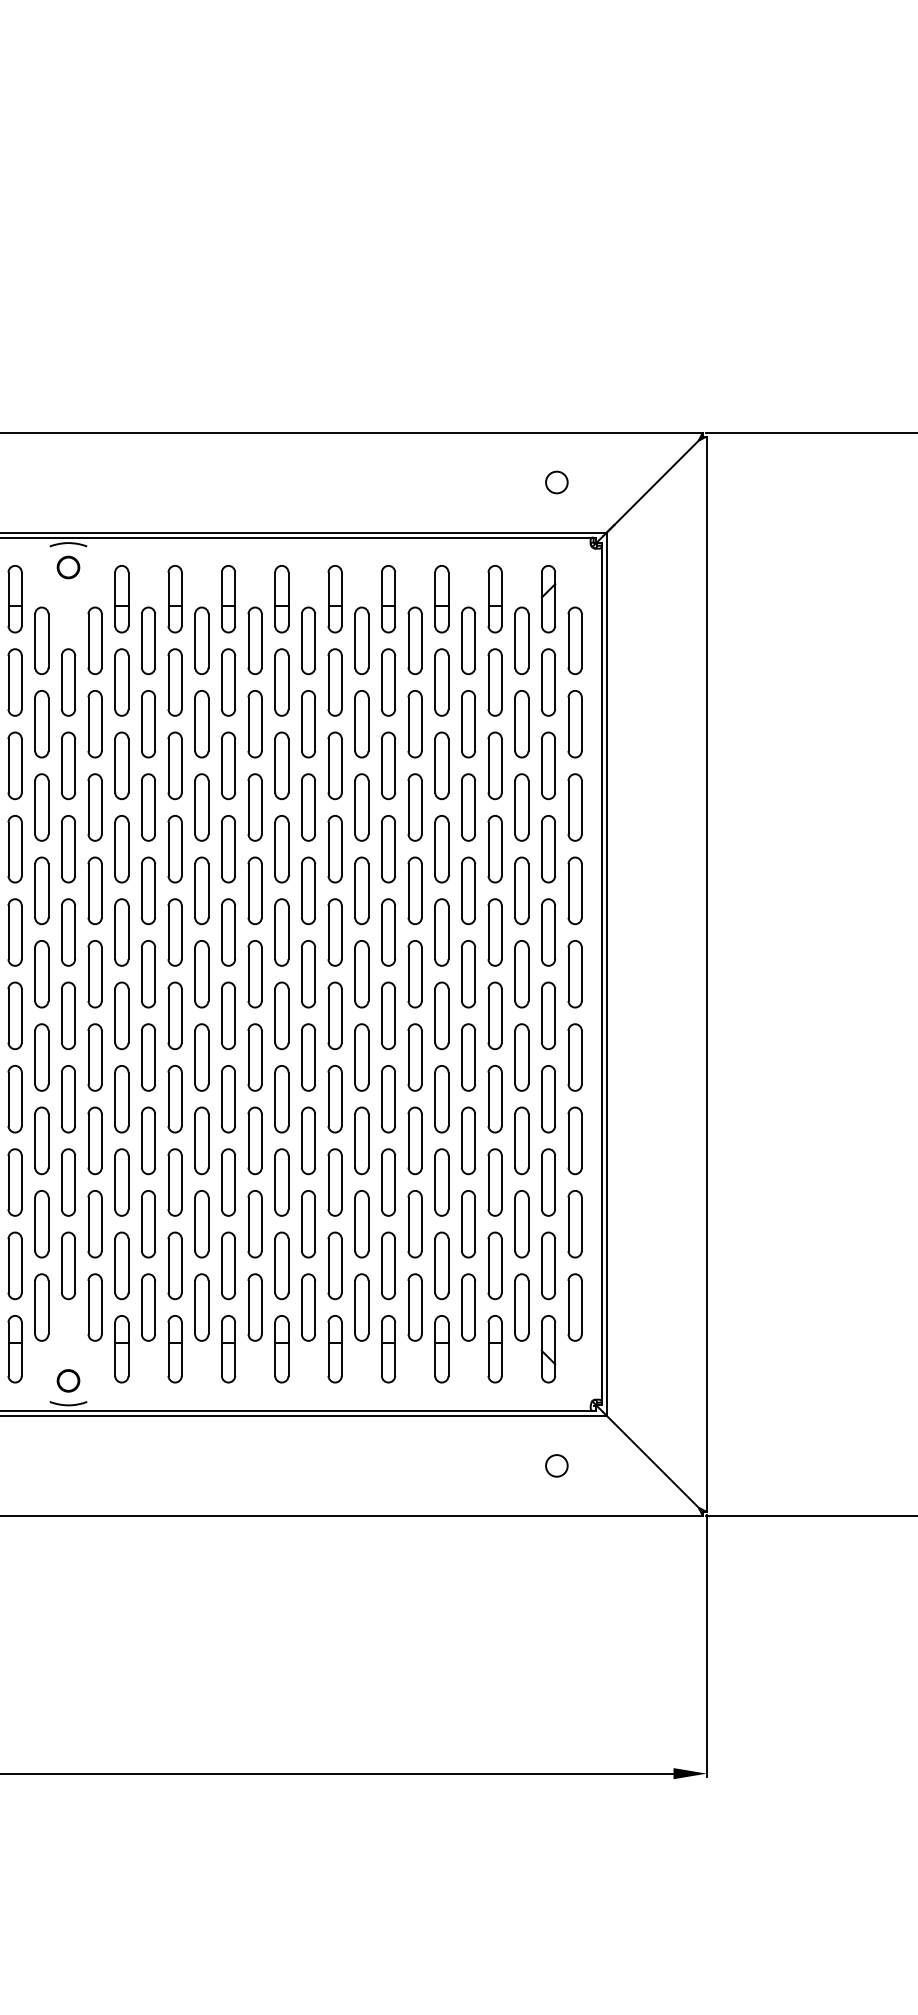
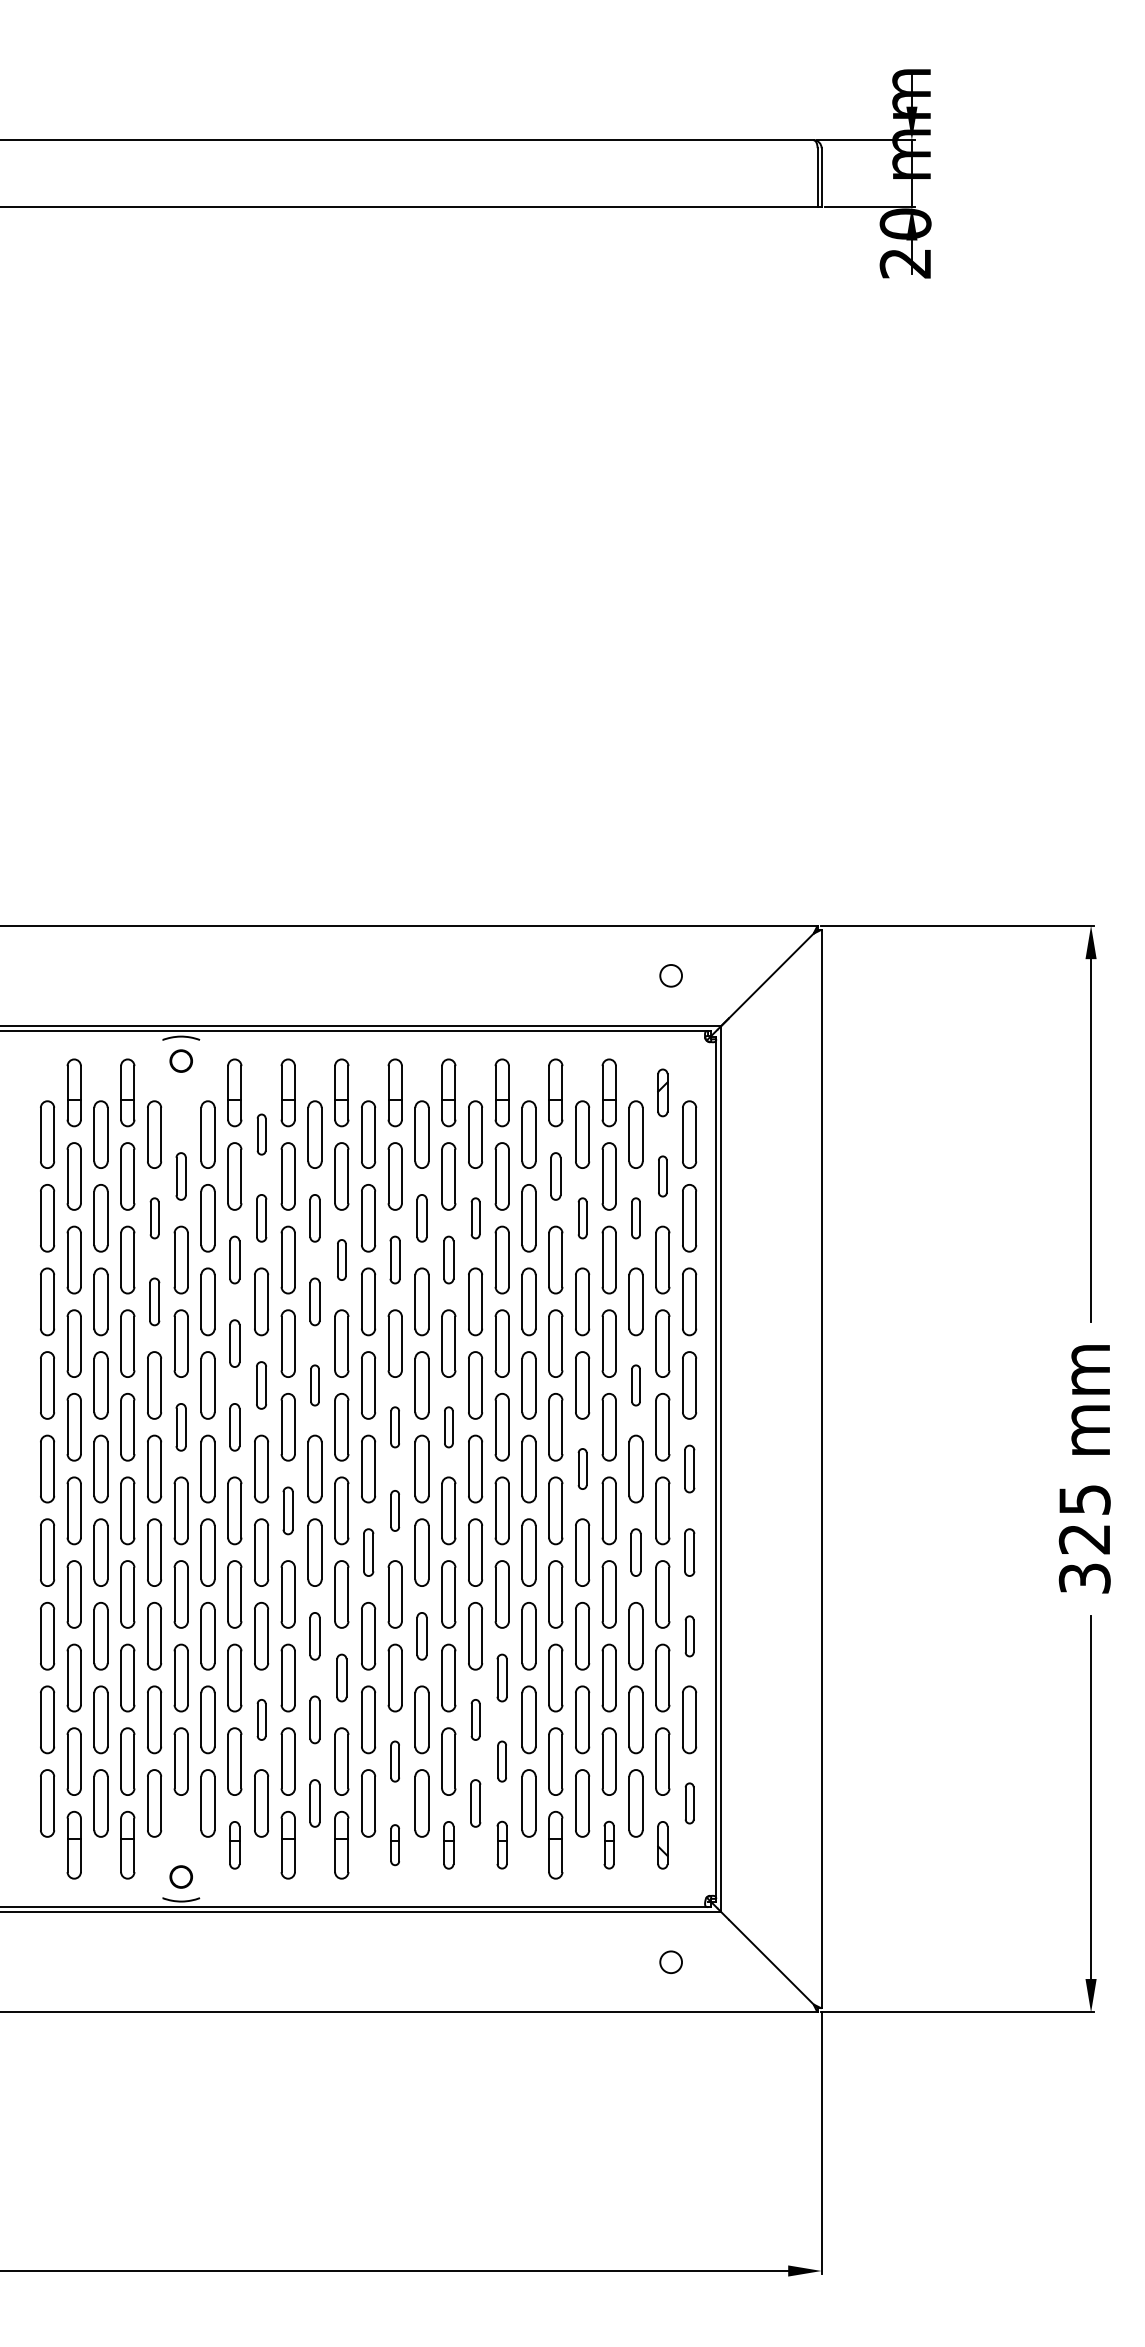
part: (548, 598) -> (662, 1092), size x0.7
part: (148, 640) -> (261, 1134), size x0.6
part: (67, 682) -> (180, 1176), size x0.7
part: (441, 682) -> (555, 1176), size x0.7
part: (548, 682) -> (662, 1176), size x0.6
part: (41, 724) -> (154, 1218), size x0.6
part: (148, 724) -> (261, 1218), size x0.7
part: (201, 724) -> (314, 1218), size x0.7
part: (307, 724) -> (421, 1218), size x0.7
part: (361, 724) -> (475, 1218), size x0.6
part: (468, 724) -> (582, 1218), size x0.6
part: (521, 724) -> (635, 1218), size x0.6
part: (121, 765) -> (234, 1259), size x0.7
part: (228, 765) -> (341, 1259), size x0.6
part: (281, 765) -> (394, 1259), size x0.7
part: (334, 765) -> (448, 1259), size x0.7
part: (41, 807) -> (154, 1301), size x0.7
part: (201, 807) -> (314, 1301), size x0.7
part: (121, 849) -> (234, 1343), size x0.7
part: (148, 890) -> (261, 1385), size x0.7
part: (201, 890) -> (314, 1385), size x0.6
part: (521, 890) -> (635, 1385), size x0.6
part: (67, 932) -> (180, 1427), size x0.7
part: (121, 932) -> (234, 1427), size x0.7
part: (281, 932) -> (394, 1427), size x0.6
part: (334, 932) -> (448, 1427), size x0.6
part: (468, 973) -> (582, 1468), size x0.6
part: (575, 973) -> (689, 1468), size x0.7
part: (174, 1015) -> (287, 1510), size x0.7
part: (281, 1015) -> (394, 1510), size x0.6
part: (255, 1057) -> (368, 1552), size x0.7
part: (521, 1057) -> (635, 1552), size x0.7
part: (575, 1057) -> (689, 1552), size x0.7
part: (201, 1141) -> (314, 1636), size x0.7
part: (307, 1141) -> (421, 1636), size x0.7
part: (575, 1141) -> (689, 1636), size x0.6
part: (228, 1181) -> (341, 1677), size x0.7
part: (387, 1181) -> (501, 1677), size x0.7
part: (148, 1223) -> (261, 1719), size x0.6
part: (201, 1223) -> (314, 1719), size x0.7
part: (361, 1223) -> (475, 1719), size x0.6
part: (281, 1265) -> (394, 1761), size x0.6
part: (387, 1265) -> (501, 1761), size x0.6
part: (201, 1307) -> (314, 1803), size x0.7
part: (361, 1307) -> (475, 1803), size x0.7
part: (575, 1307) -> (689, 1803), size x0.6
part: (281, 1348) -> (394, 1844), size x0.6
part: (387, 1348) -> (501, 1844), size x0.7
part: (494, 1348) -> (608, 1844), size x0.7
part: (121, 1349) -> (234, 1845), size x0.7
part: (334, 1349) -> (448, 1845), size x0.7
part: (548, 1349) -> (662, 1845), size x0.7

